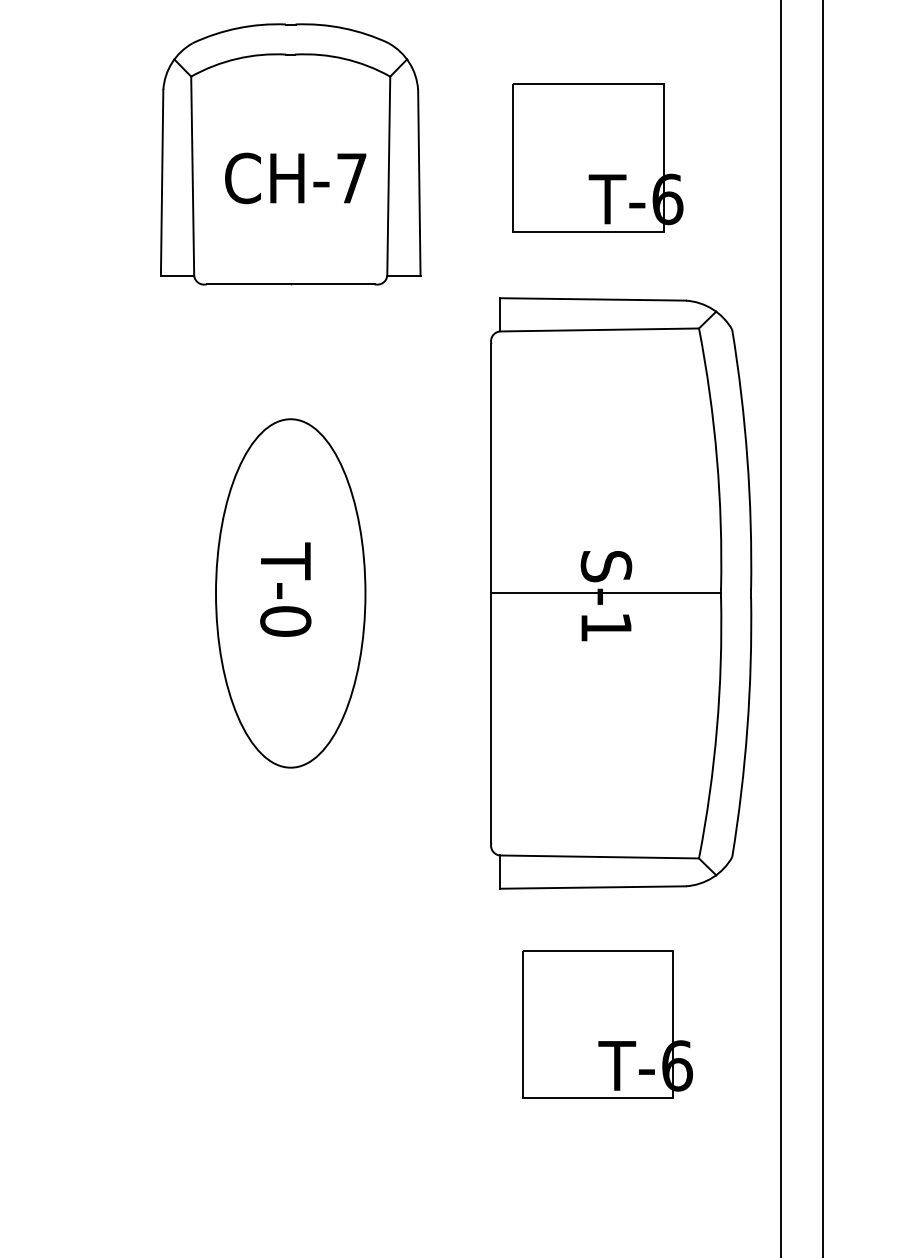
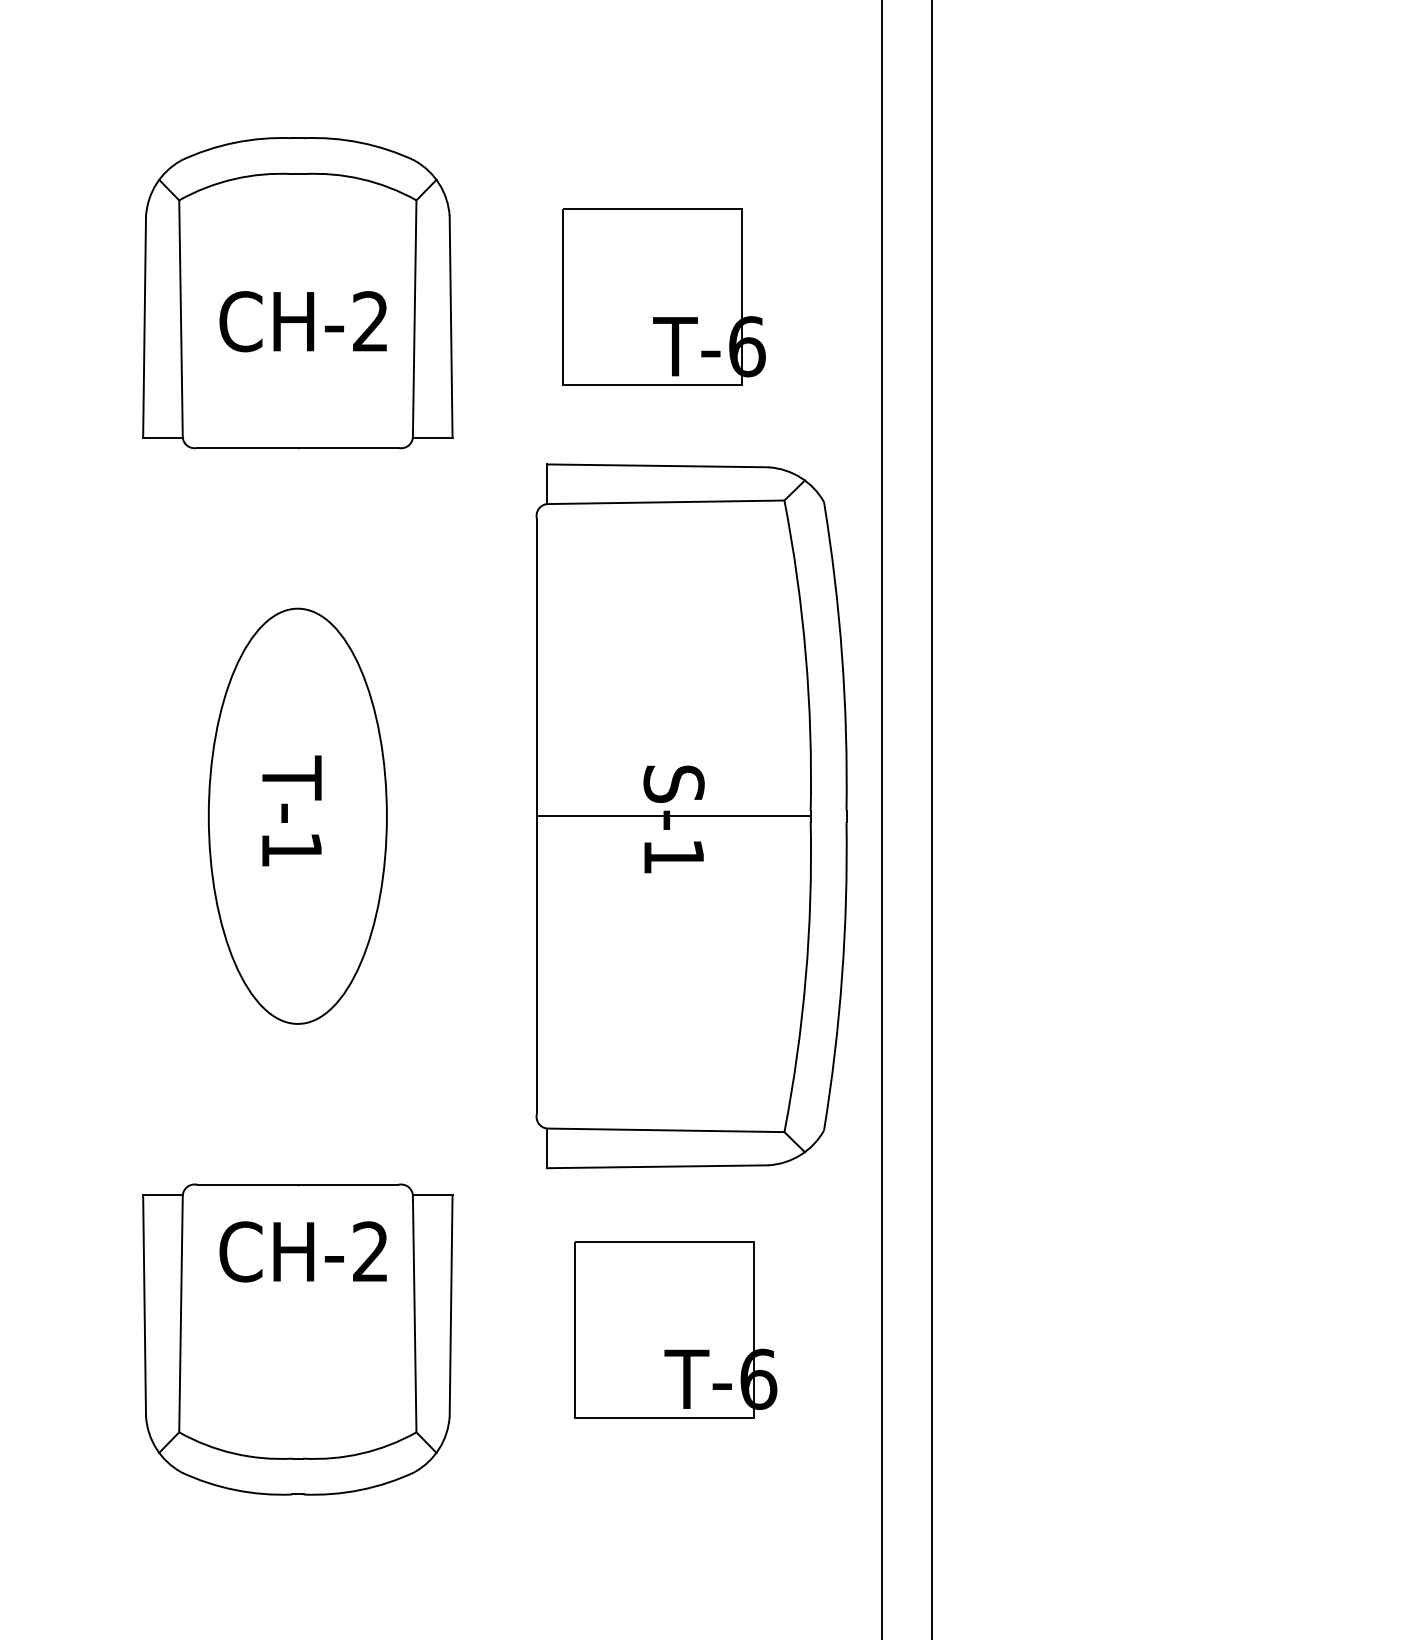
text: (351, 178) -> (370, 321), CH-7 -> CH-2
text: (285, 621) -> (291, 849), T-0 -> T-1
part: (290, 1032) -> (297, 1339), added

